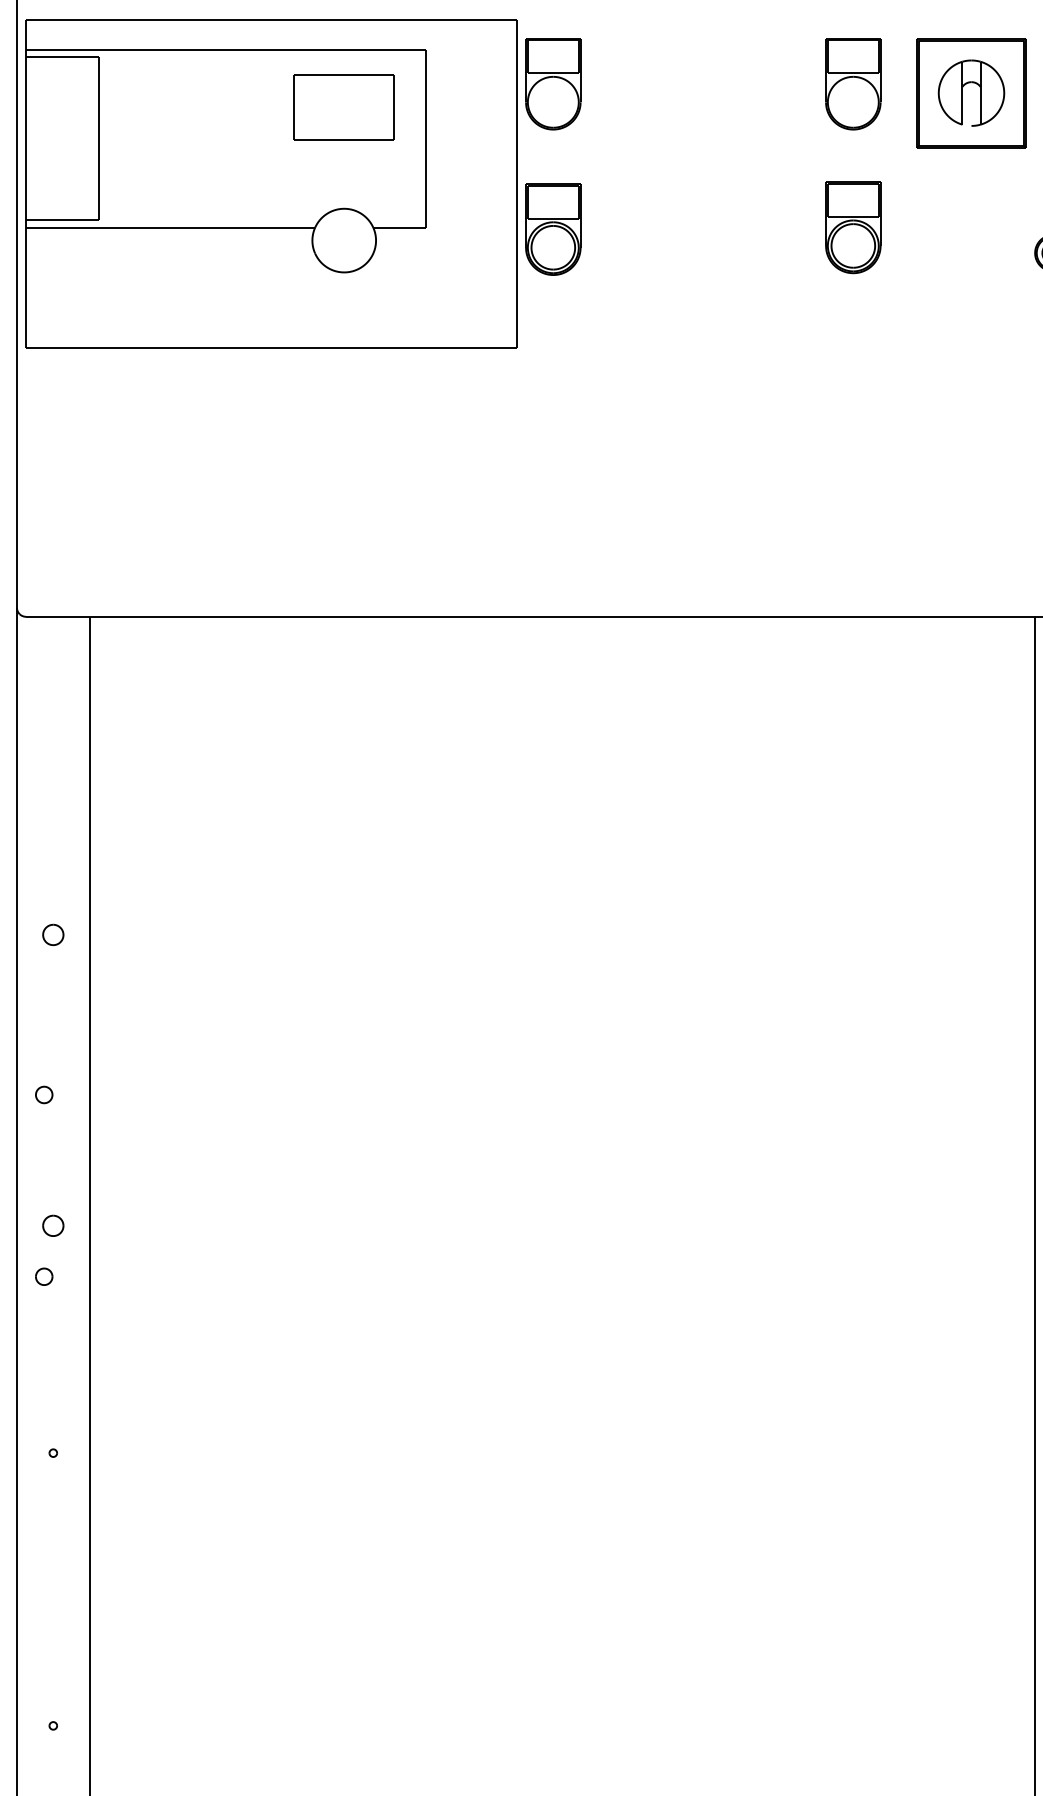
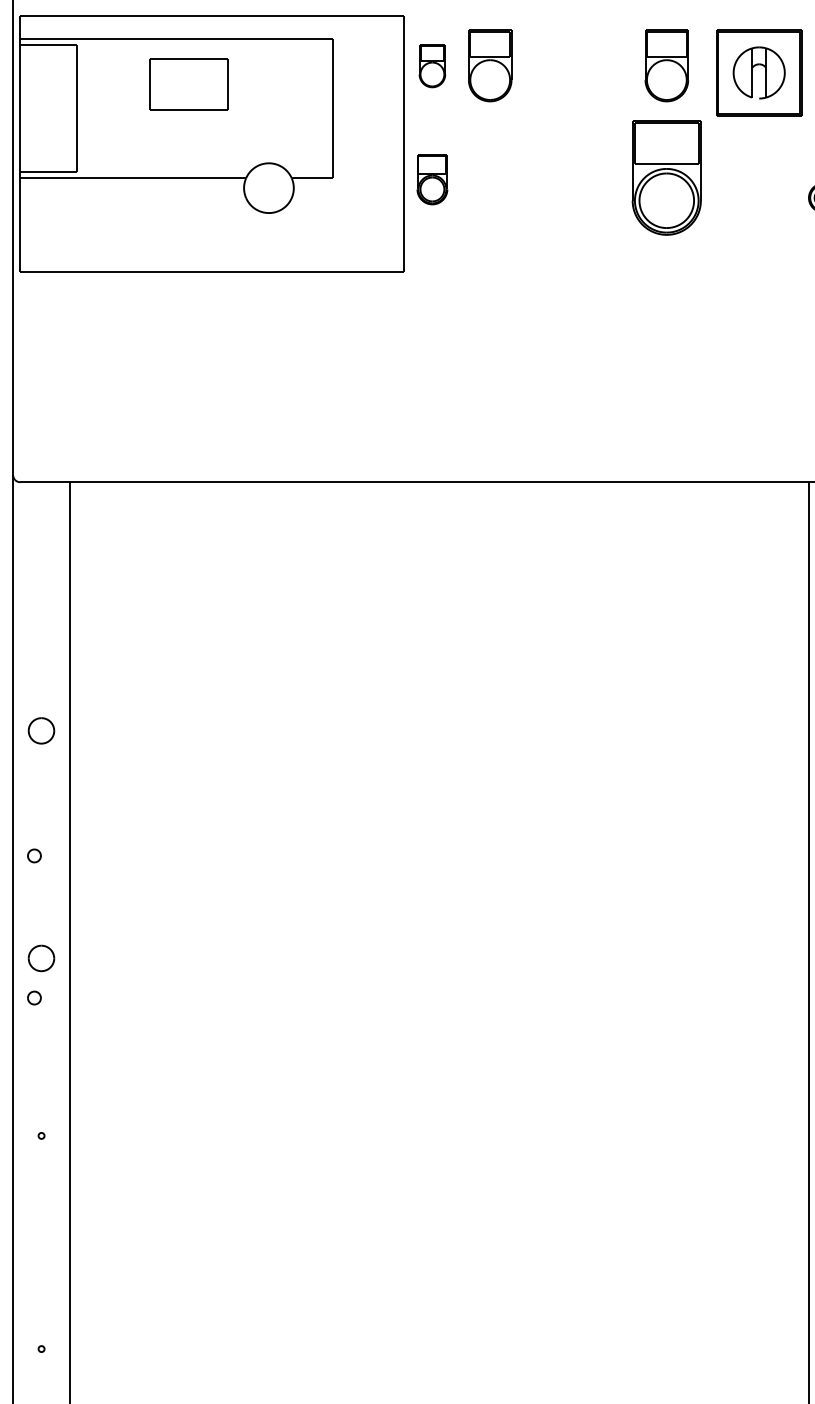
part: (553, 84) -> (432, 66), size x0.6
part: (627, 84) -> (490, 66), added
part: (343, 107) -> (188, 84), moved
part: (853, 227) -> (666, 177), size x1.6
part: (553, 229) -> (432, 179), size x0.7
part: (53, 934) -> (41, 730), size x1.6
part: (53, 1225) -> (41, 957), size x1.6

